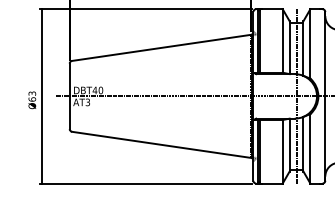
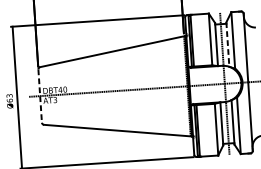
line: (303, 49) -> (227, 45), solid -> dashed
line: (69, 96) -> (40, 96), solid -> dashed

